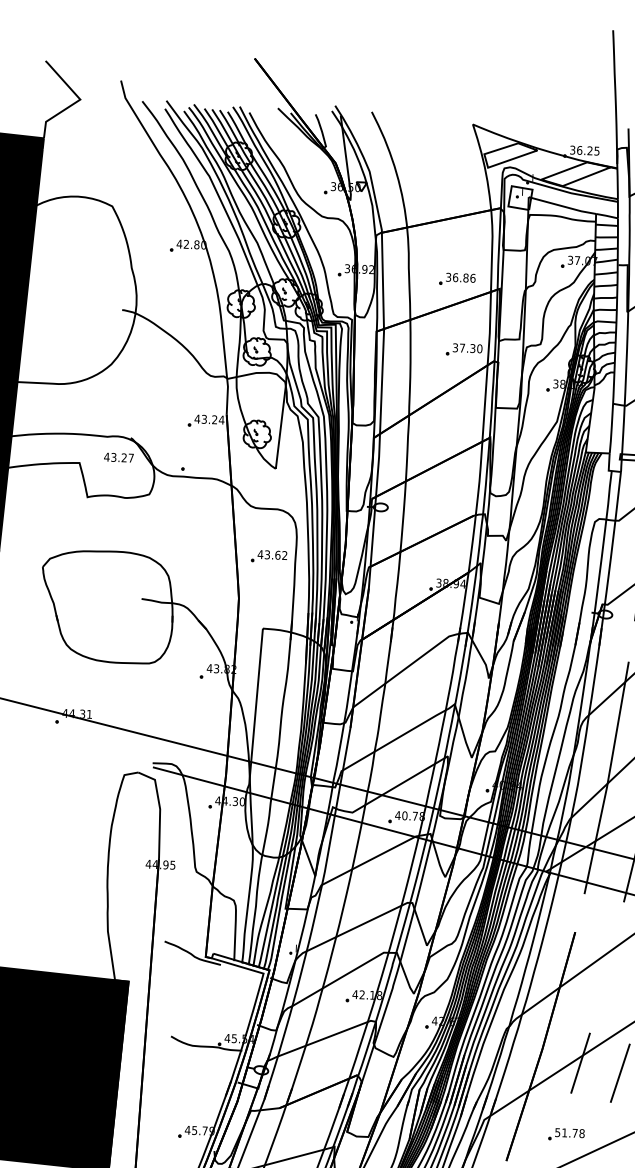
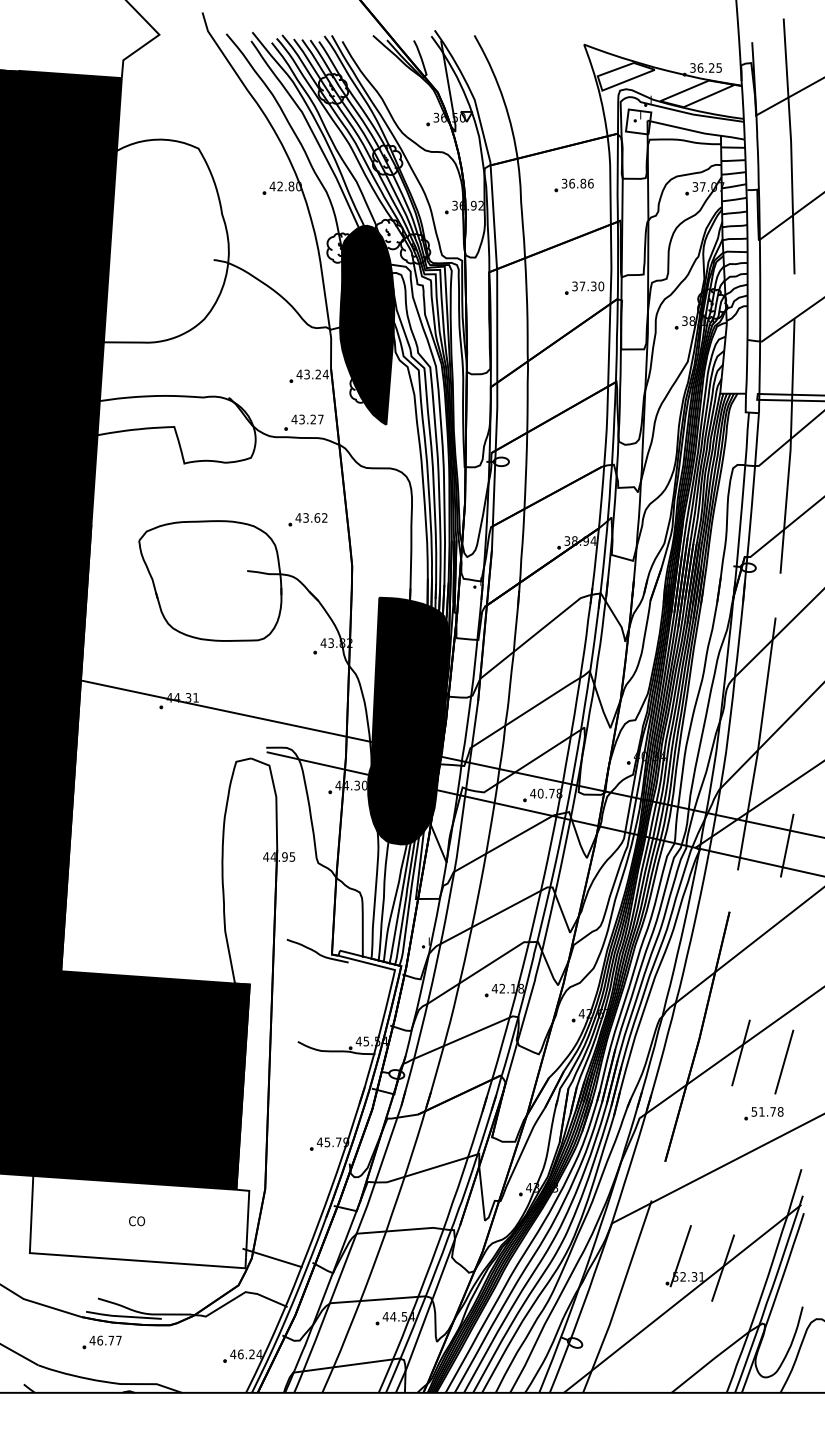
part: (456, 279) -> (573, 185), moved
fill: (262, 375) -> (367, 324), added
text: (118, 457) -> (307, 419), moved
part: (268, 556) -> (307, 519), moved
fill: (285, 743) -> (408, 720), added
part: (566, 1134) -> (763, 1113), moved

